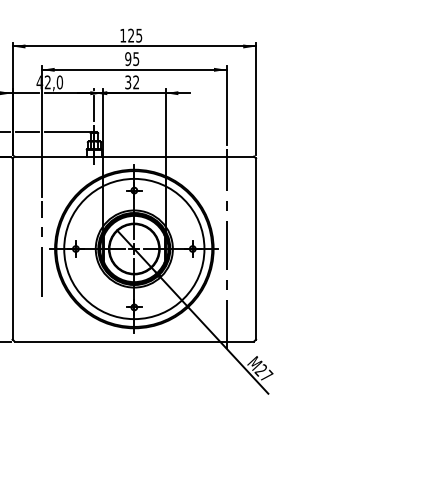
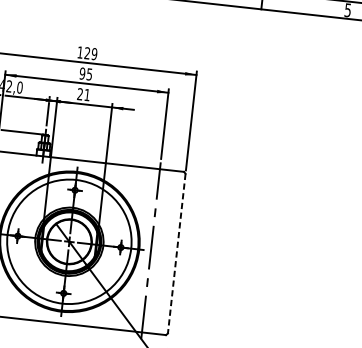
text: (139, 35) -> (94, 53), 125 -> 129
text: (132, 82) -> (83, 94), 32 -> 21
line: (256, 249) -> (177, 254), solid -> dashed

